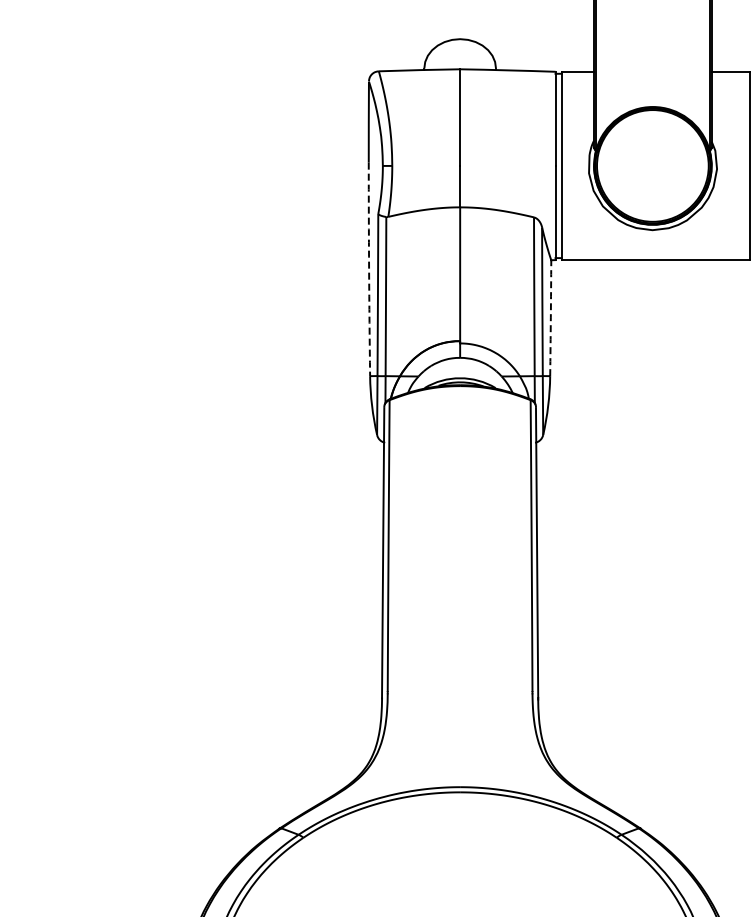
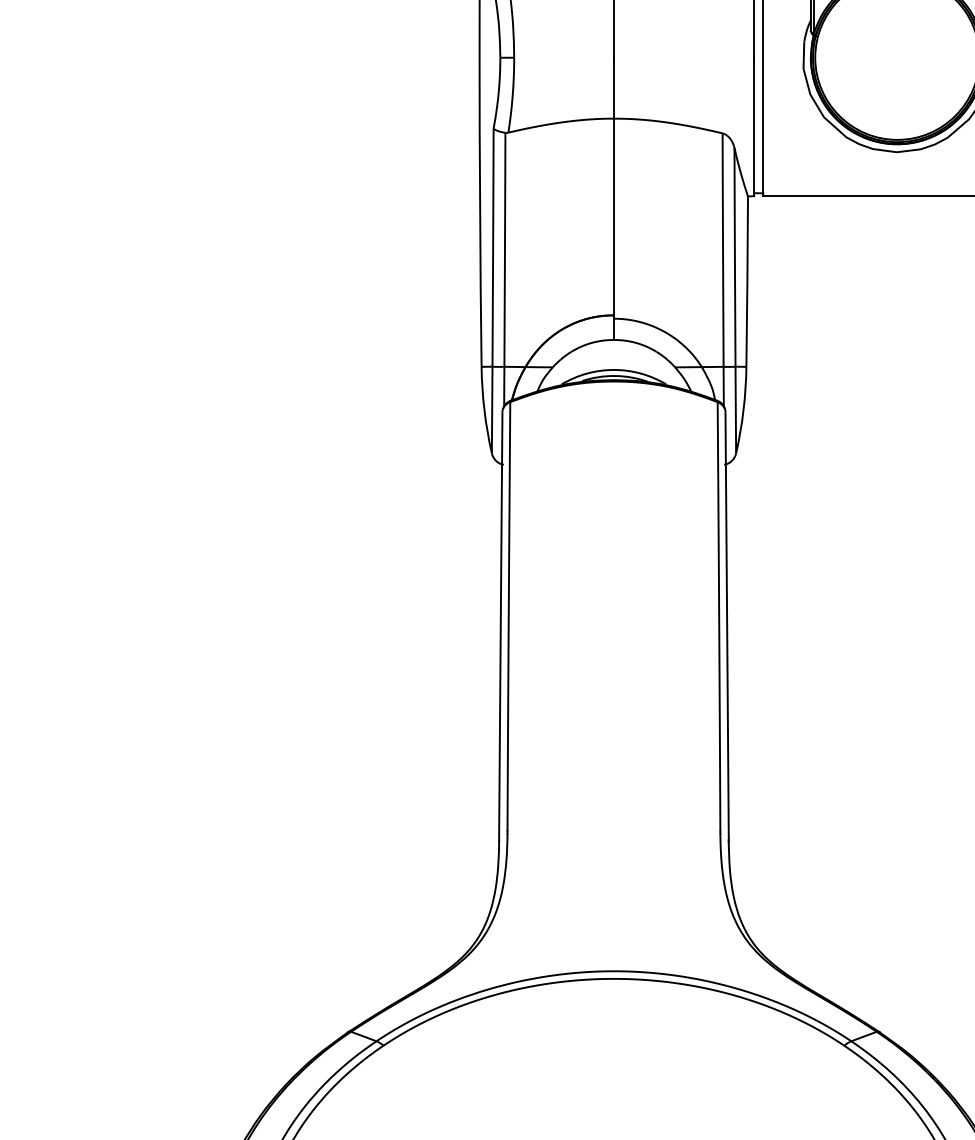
arc: (369, 269) -> (480, 210), dashed -> solid
arc: (550, 317) -> (746, 280), dashed -> solid

